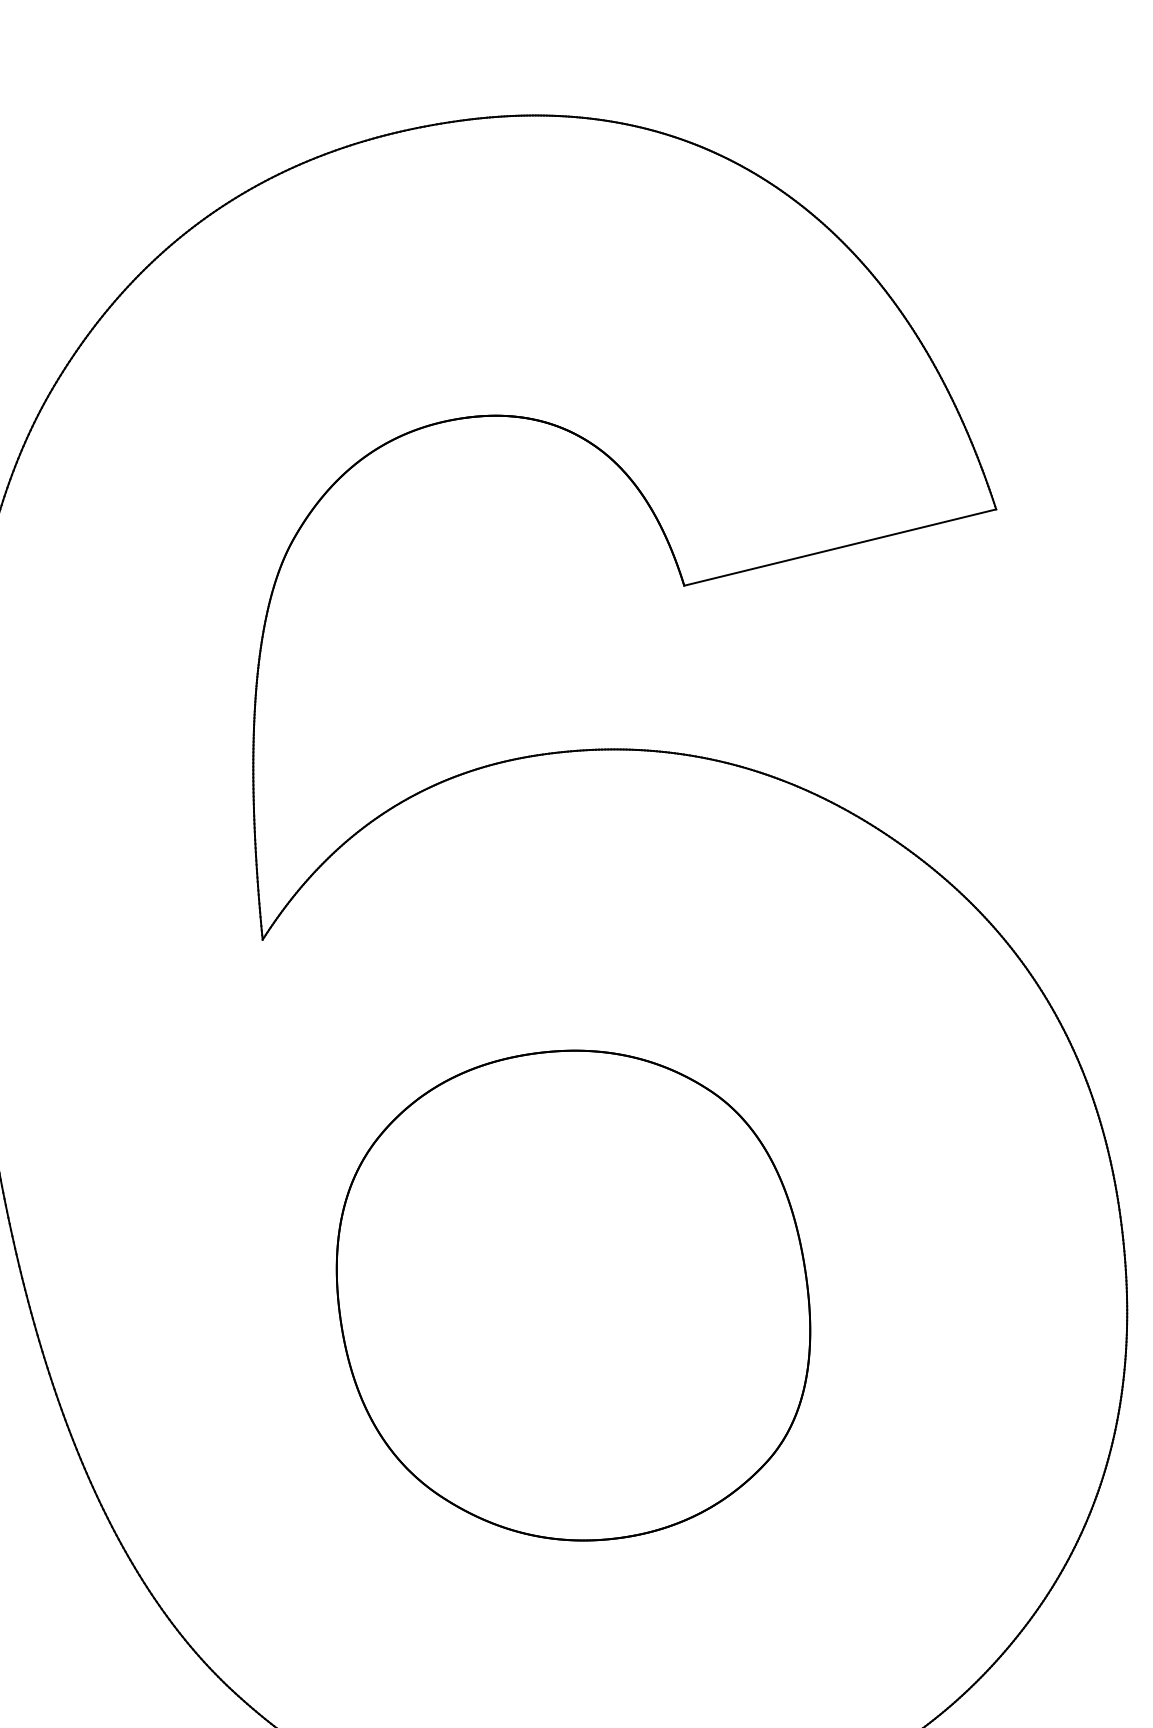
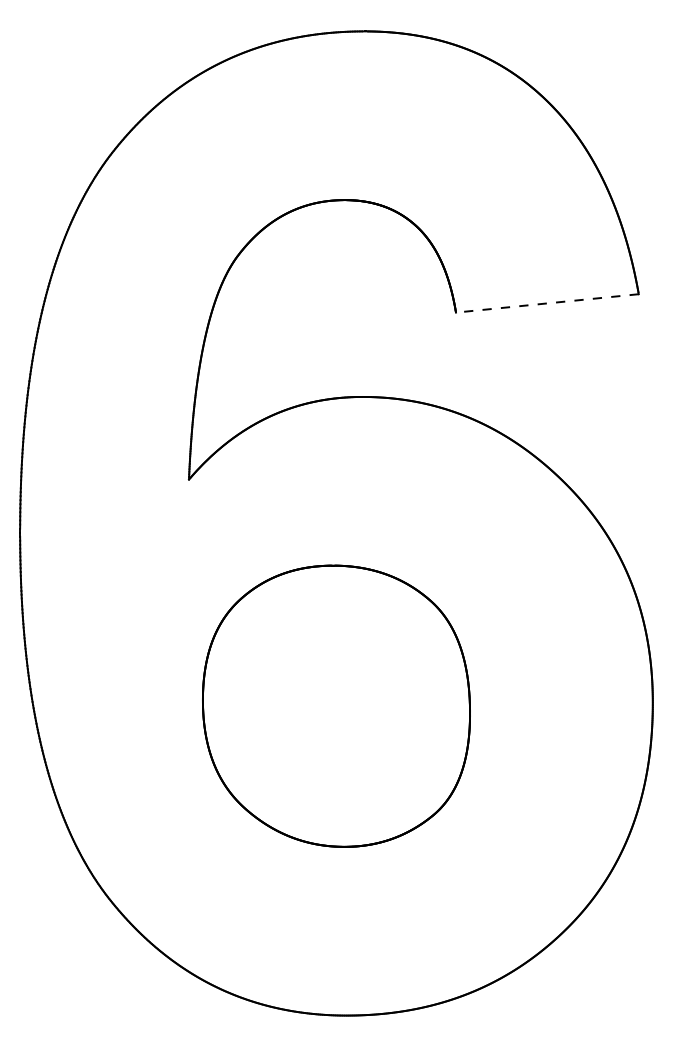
line: (840, 547) -> (547, 303), solid -> dashed

